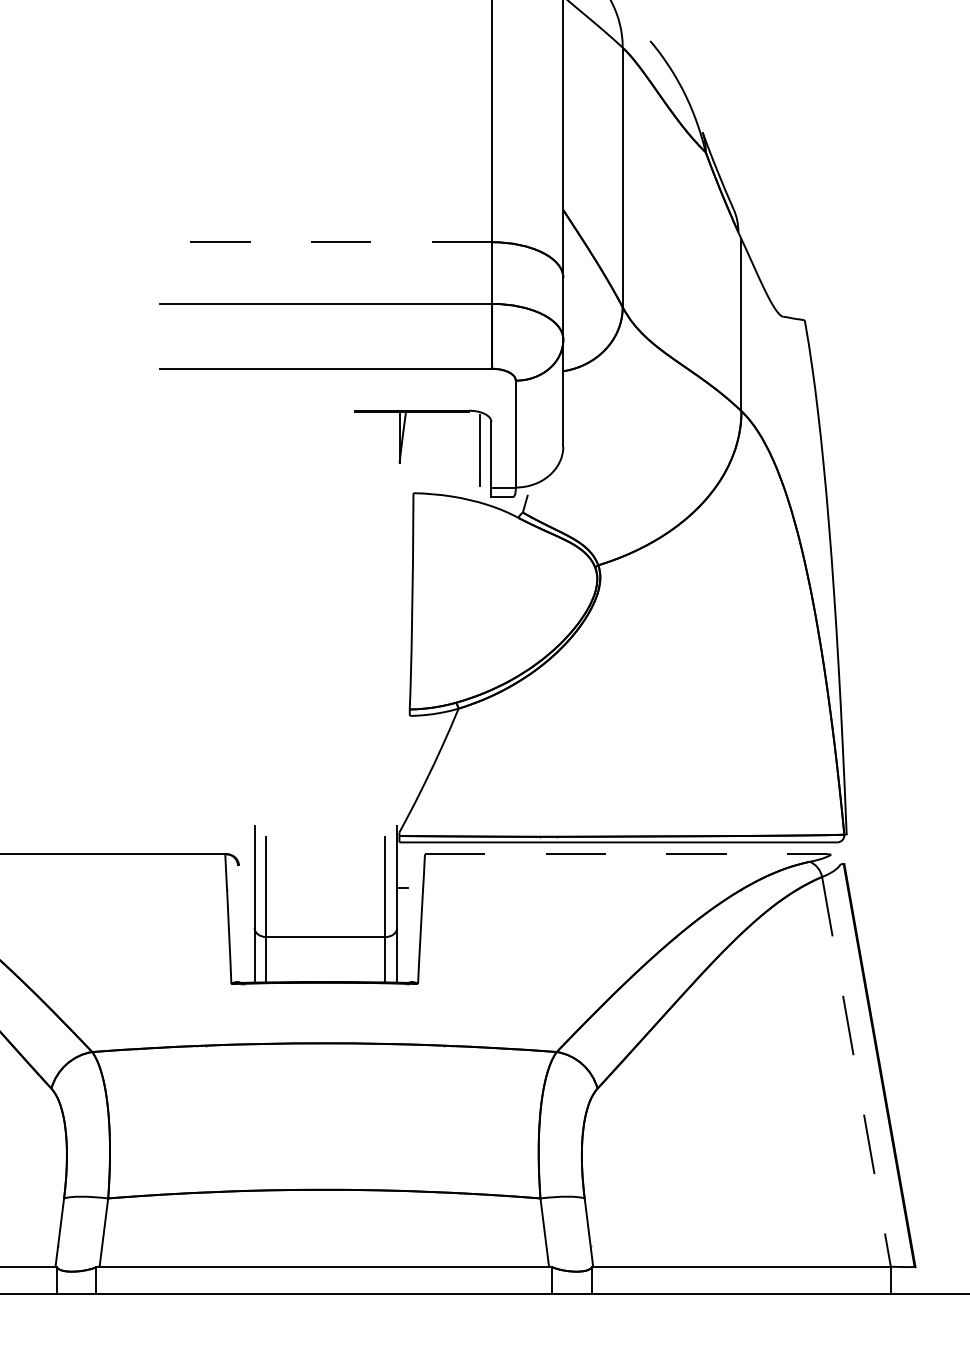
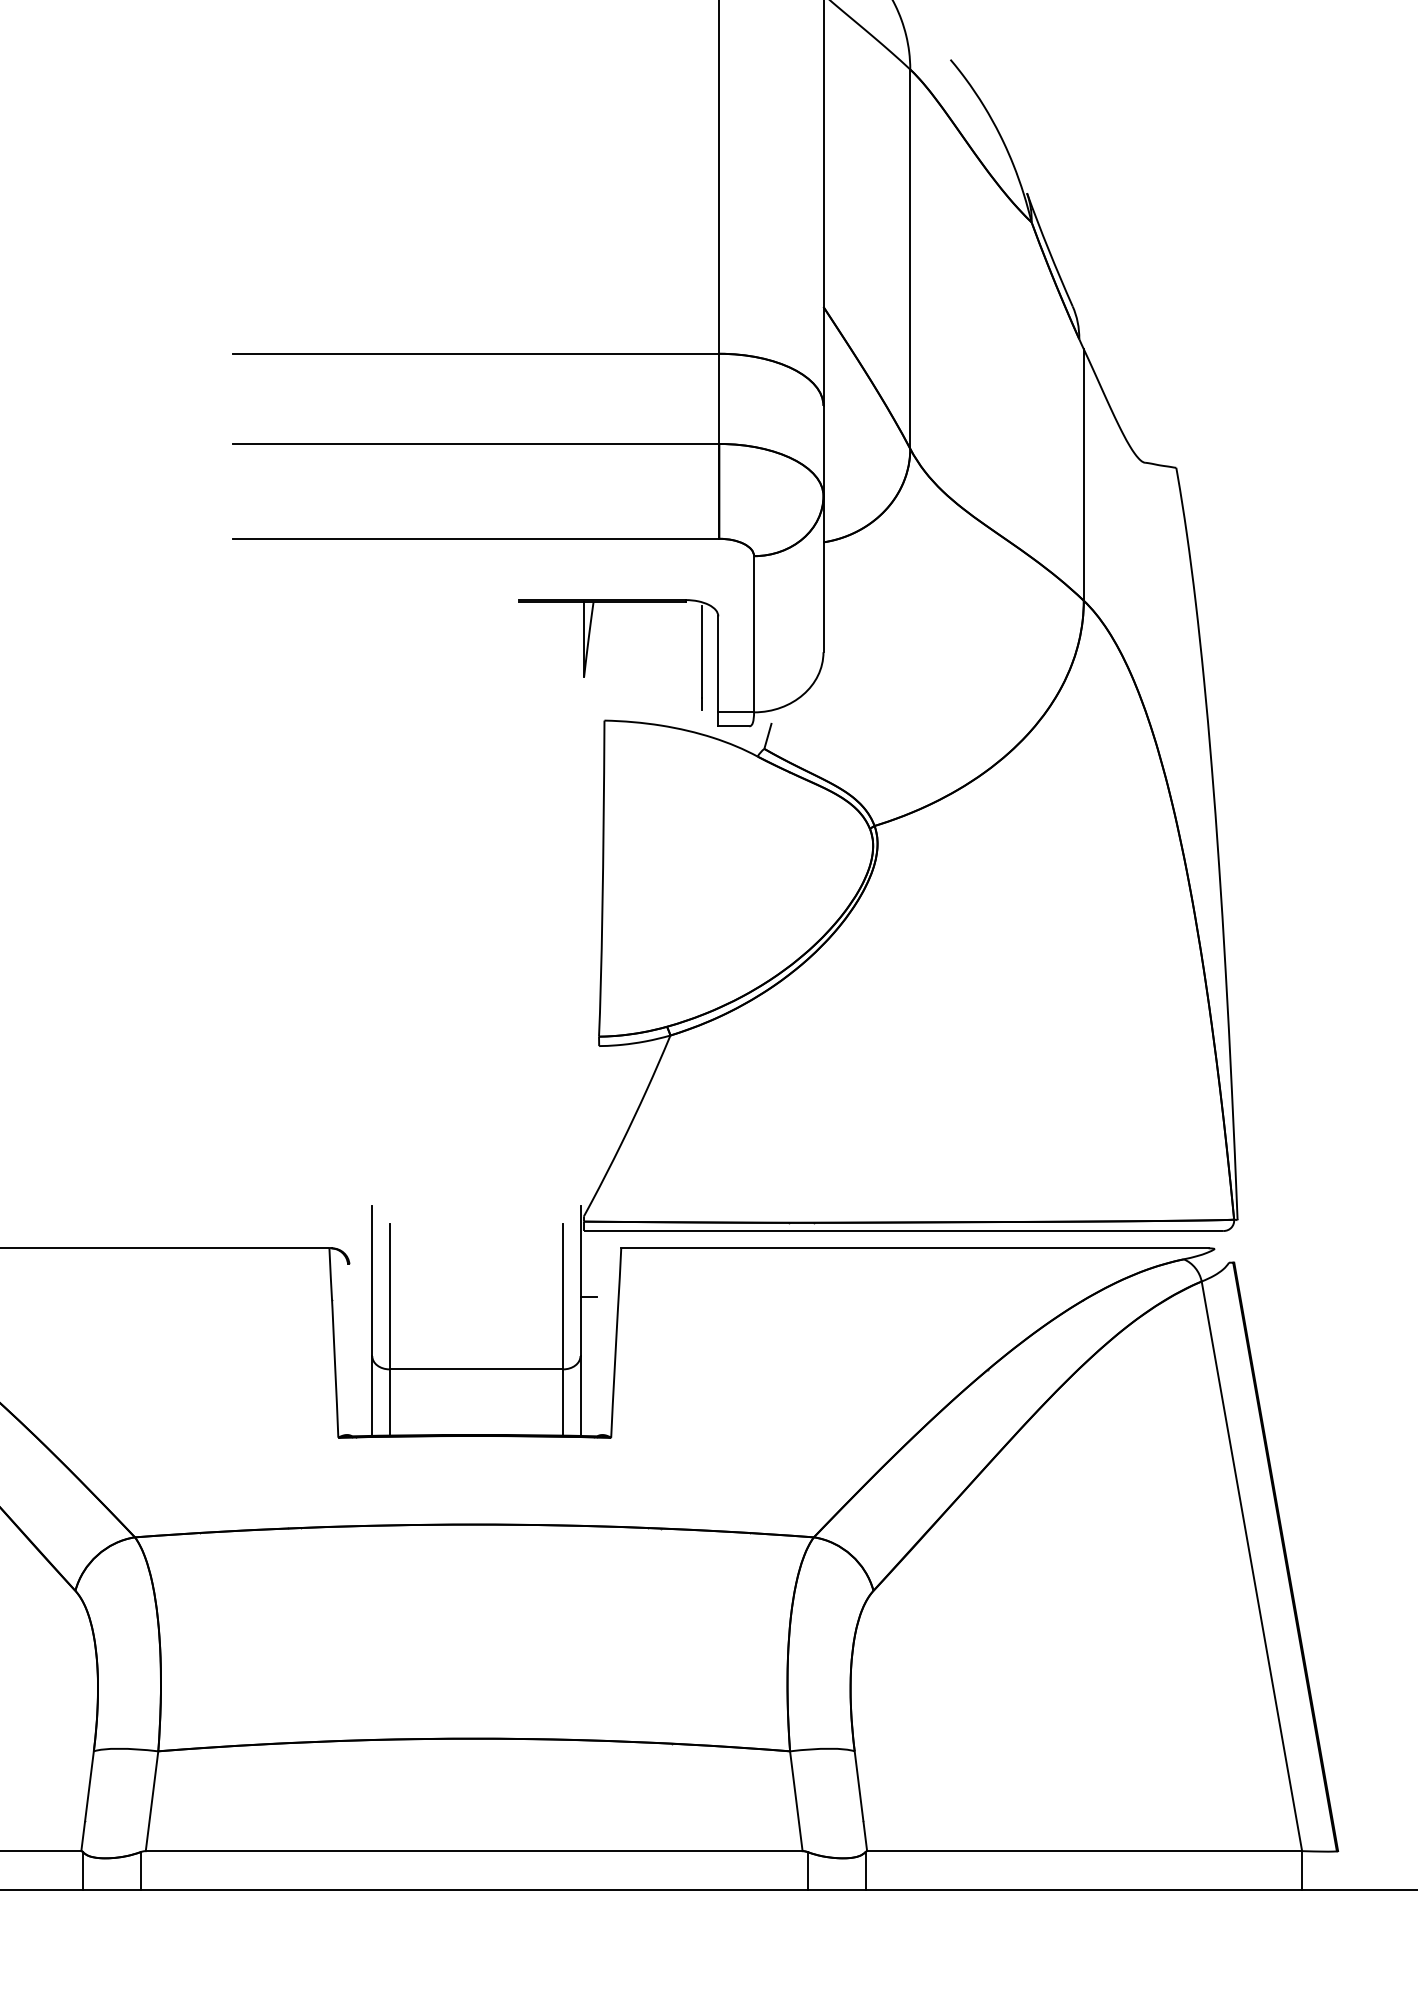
line: (325, 242) -> (475, 354), dashed -> solid
line: (625, 854) -> (914, 1248), dashed -> solid
line: (856, 1071) -> (1251, 1565), dashed -> solid

